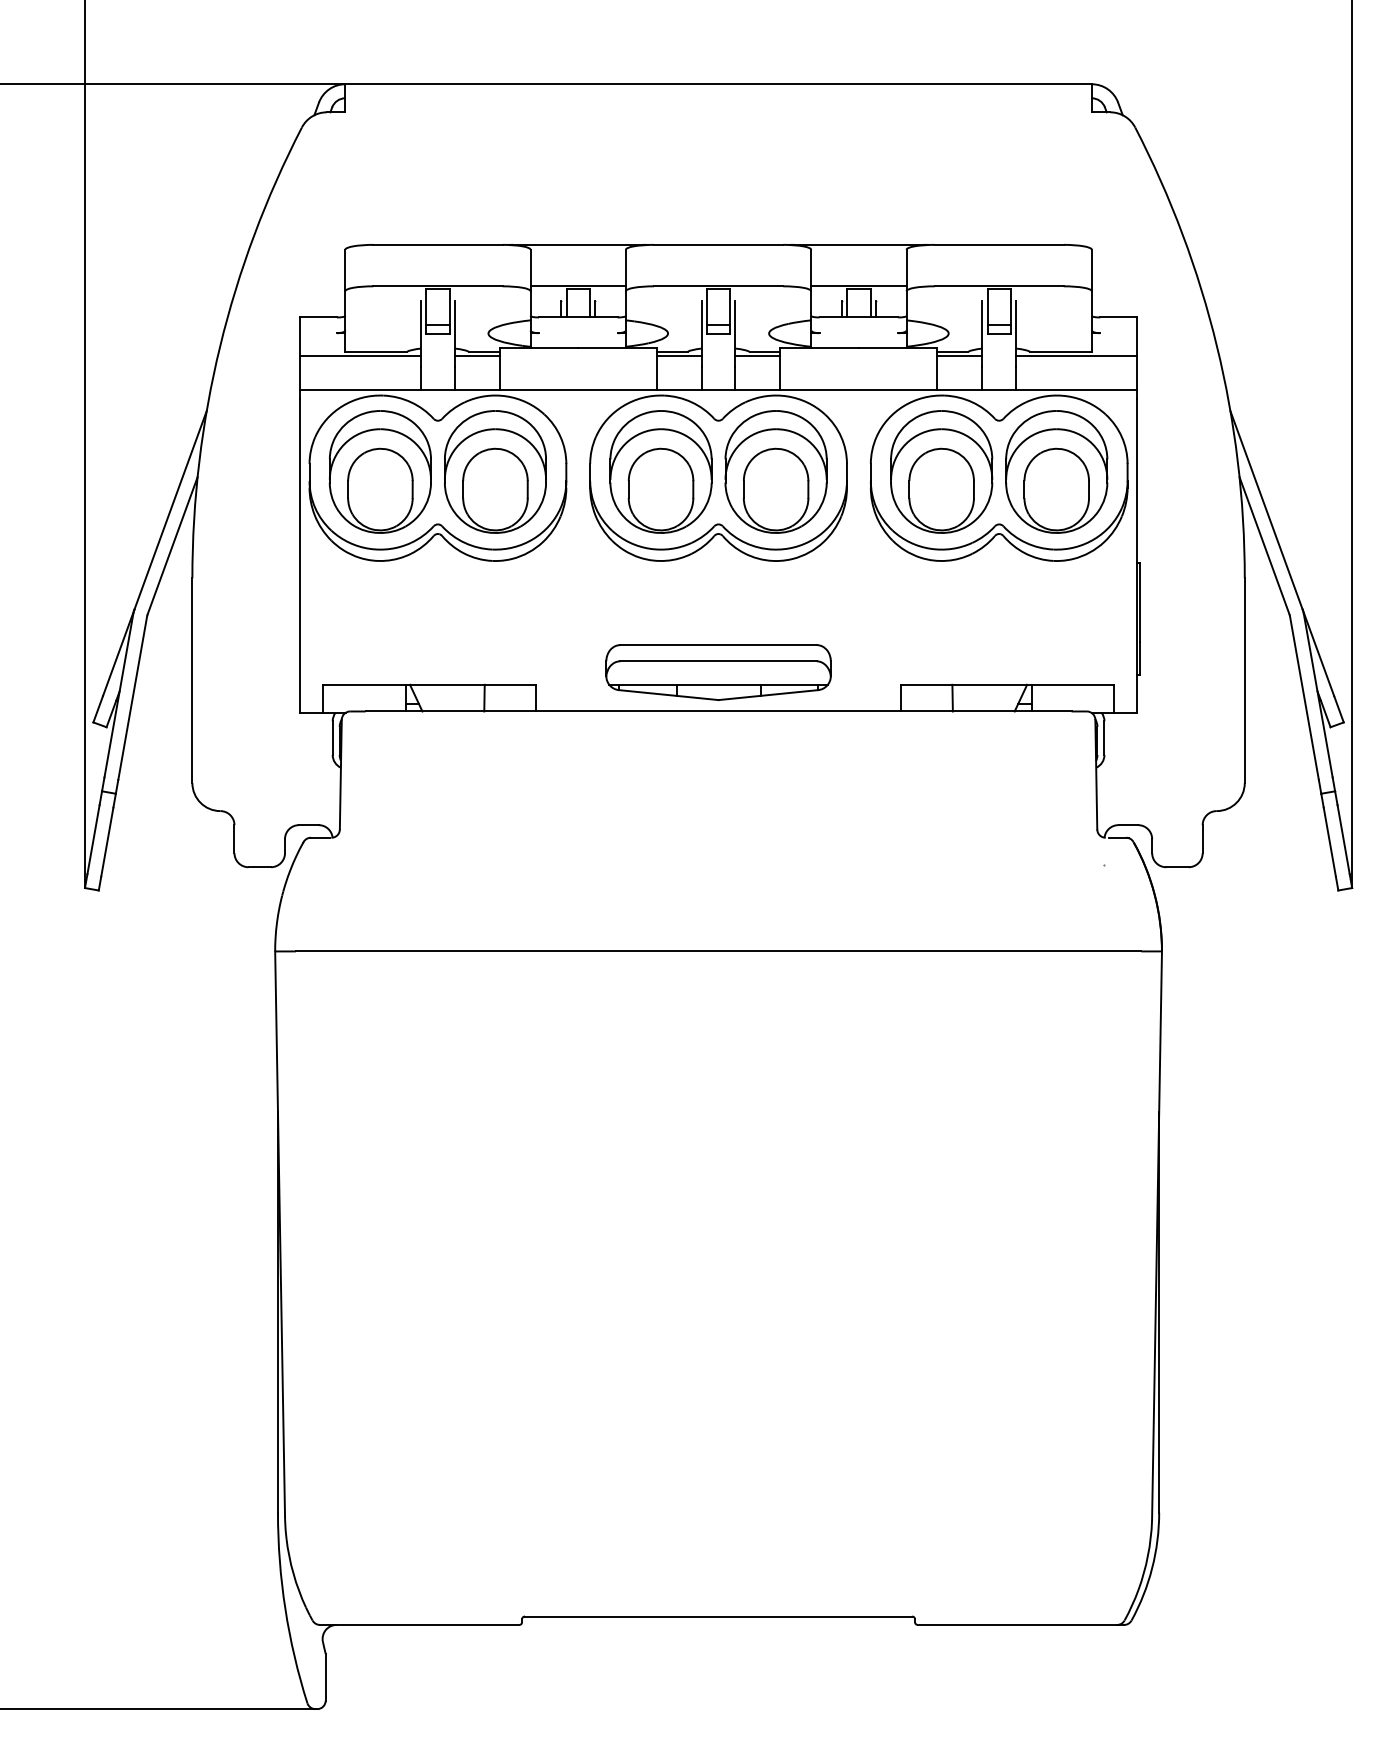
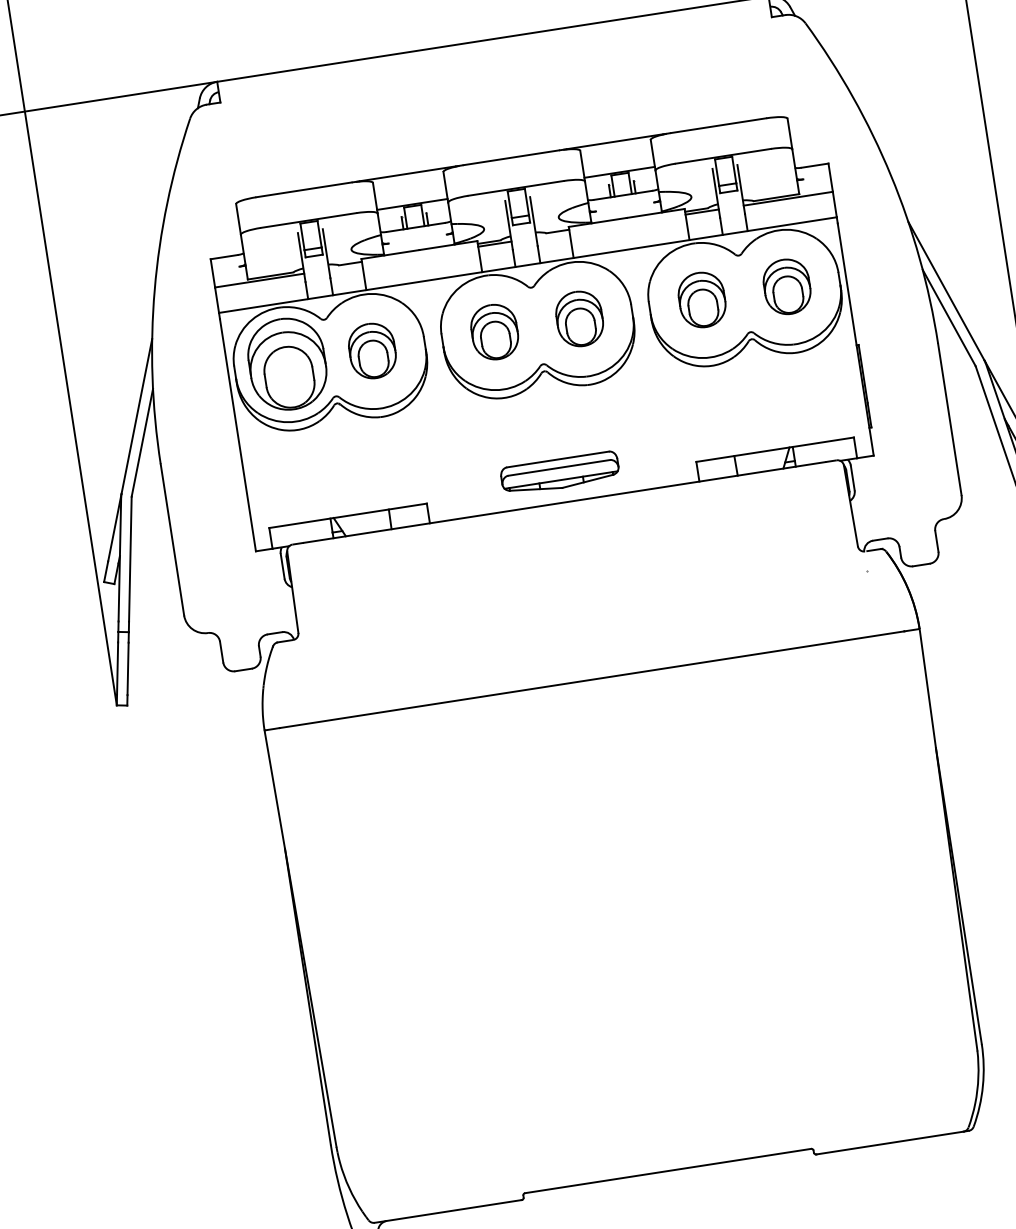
line: (476, 355) -> (345, 267), removed
line: (757, 355) -> (552, 235), removed
part: (495, 471) -> (372, 350), size x0.6
part: (660, 471) -> (494, 331), size x0.6
part: (775, 471) -> (579, 318), size x0.6
part: (941, 471) -> (701, 299), size x0.6
part: (1056, 471) -> (786, 286), size x0.6
part: (718, 672) -> (560, 473), size x0.7

